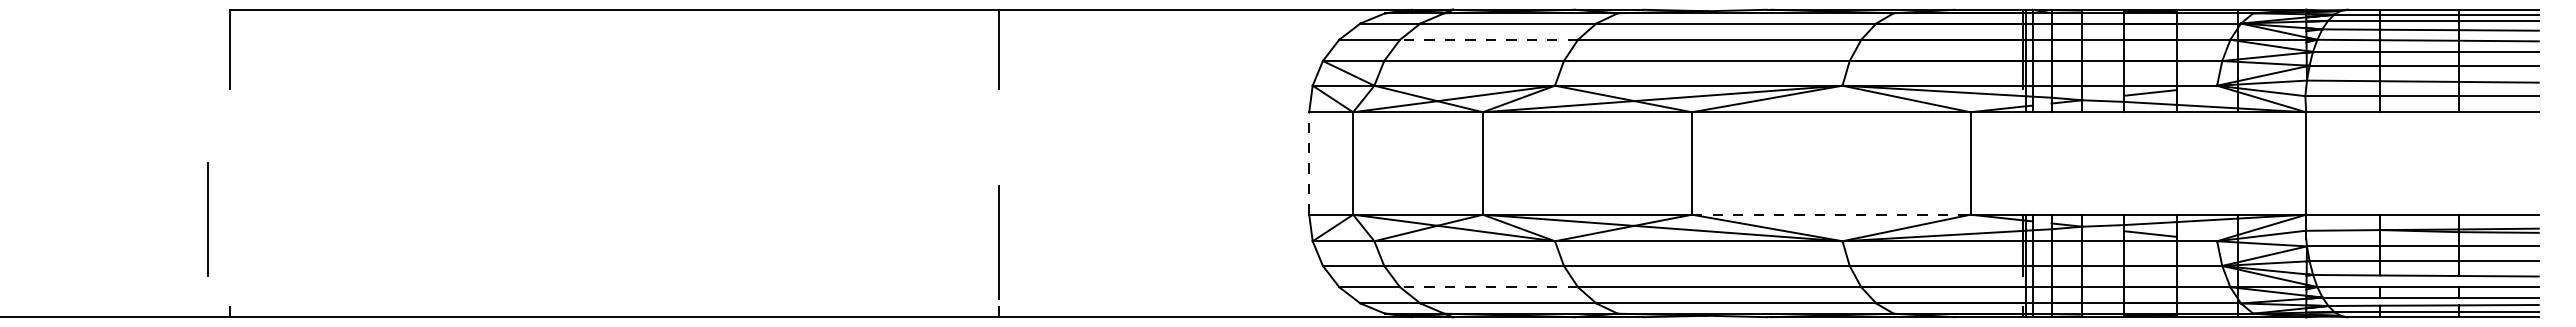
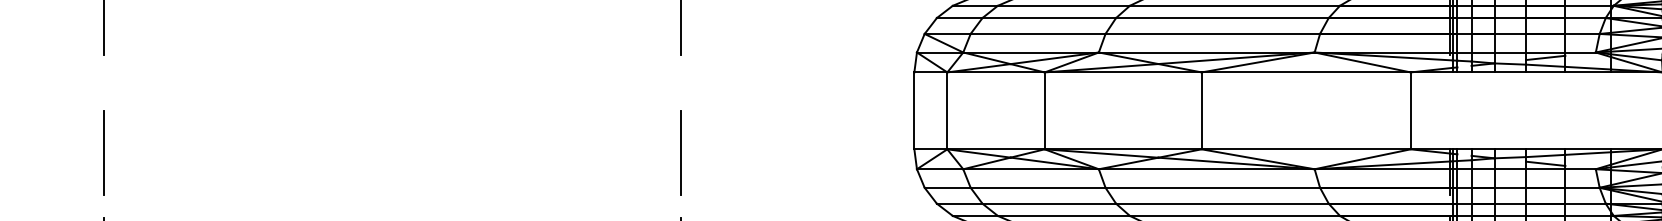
line: (1488, 39) -> (1048, 17), dashed -> solid
line: (1309, 163) -> (914, 110), dashed -> solid
line: (1831, 214) -> (1306, 149), dashed -> solid
line: (207, 219) -> (103, 152), moved
line: (998, 242) -> (681, 152), moved
line: (1488, 287) -> (1048, 203), dashed -> solid

